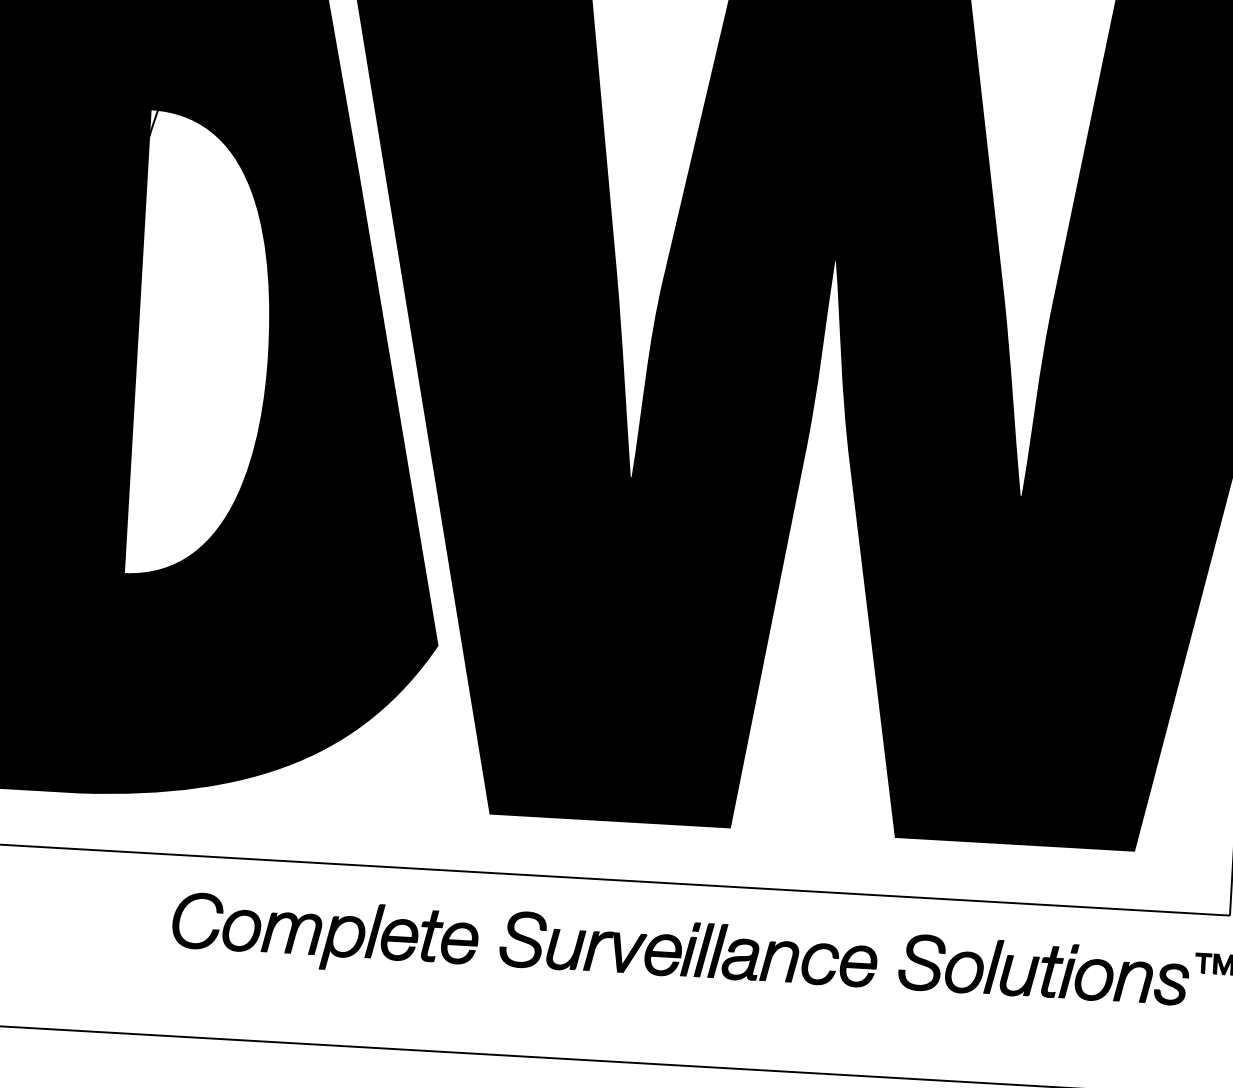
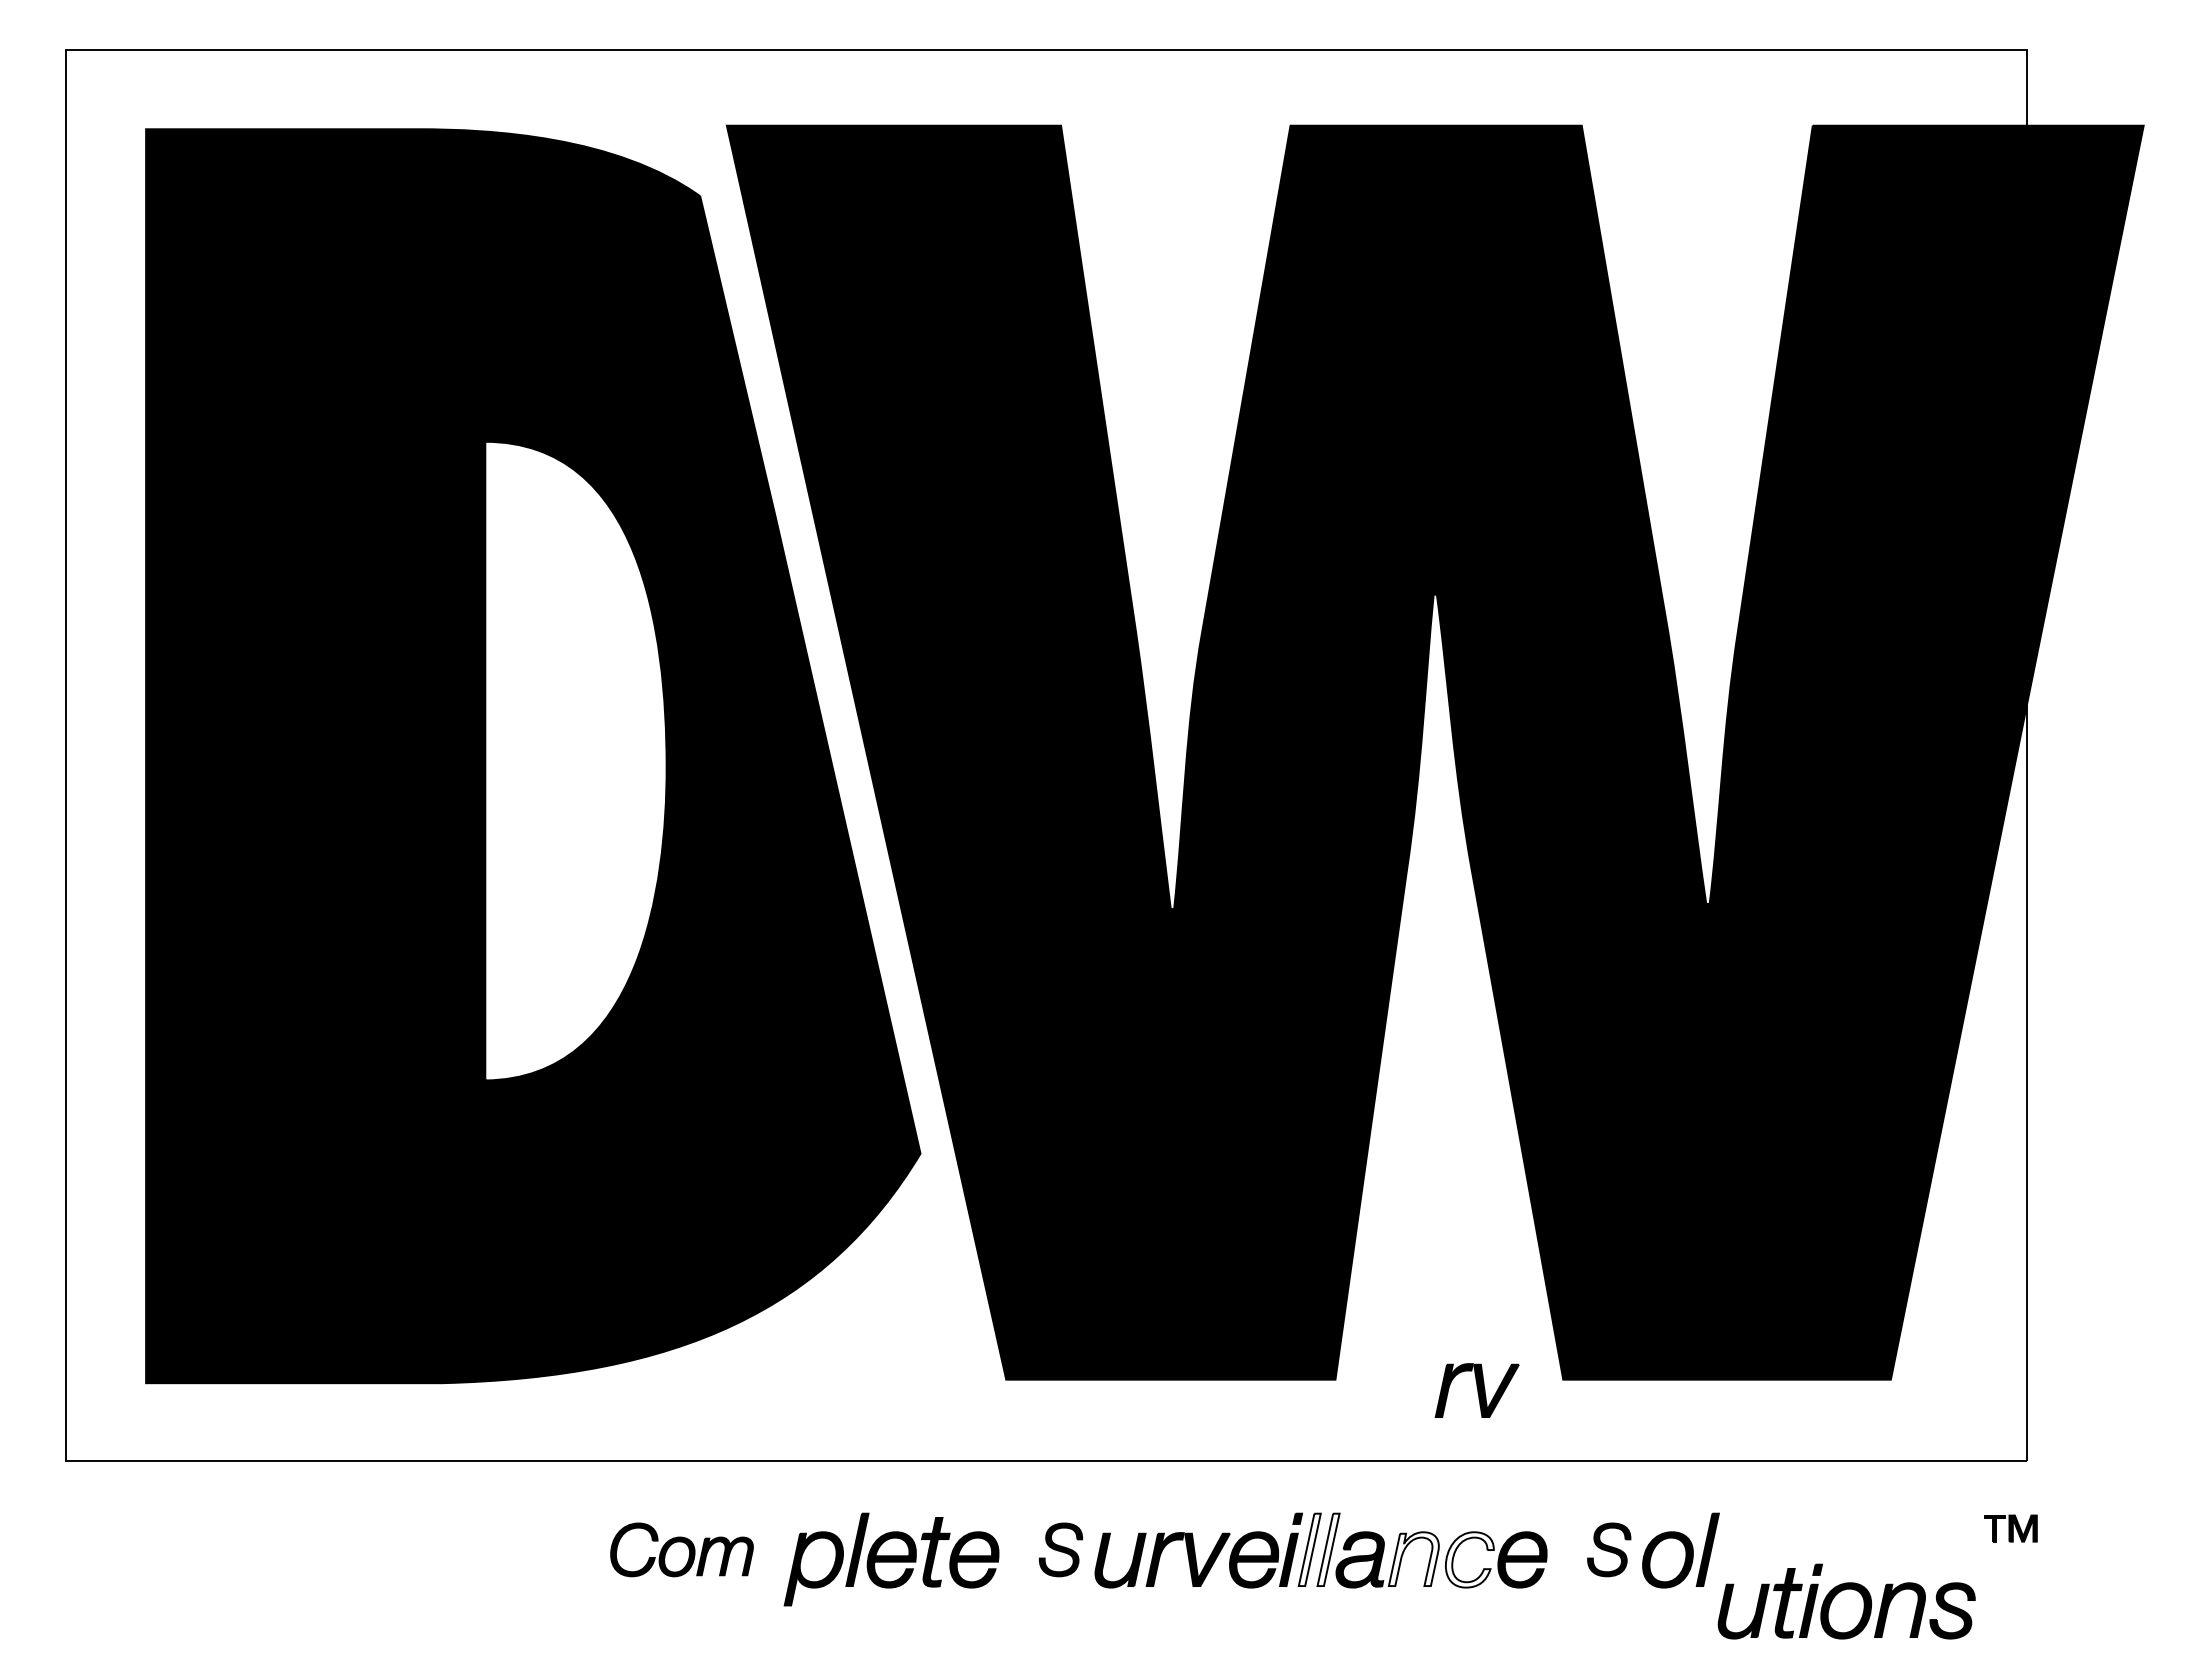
part: (832, 841) -> (1476, 1390), added
part: (246, 923) -> (681, 1549), size x0.7
part: (522, 939) -> (1060, 1549), size x0.7
fill: (703, 949) -> (1309, 1549), removed
fill: (717, 950) -> (1328, 1549), removed
fill: (779, 961) -> (1413, 1559), removed
part: (922, 962) -> (1609, 1549), size x0.7
fill: (819, 963) -> (1469, 1559), removed
part: (1094, 973) -> (1846, 1601), moved

